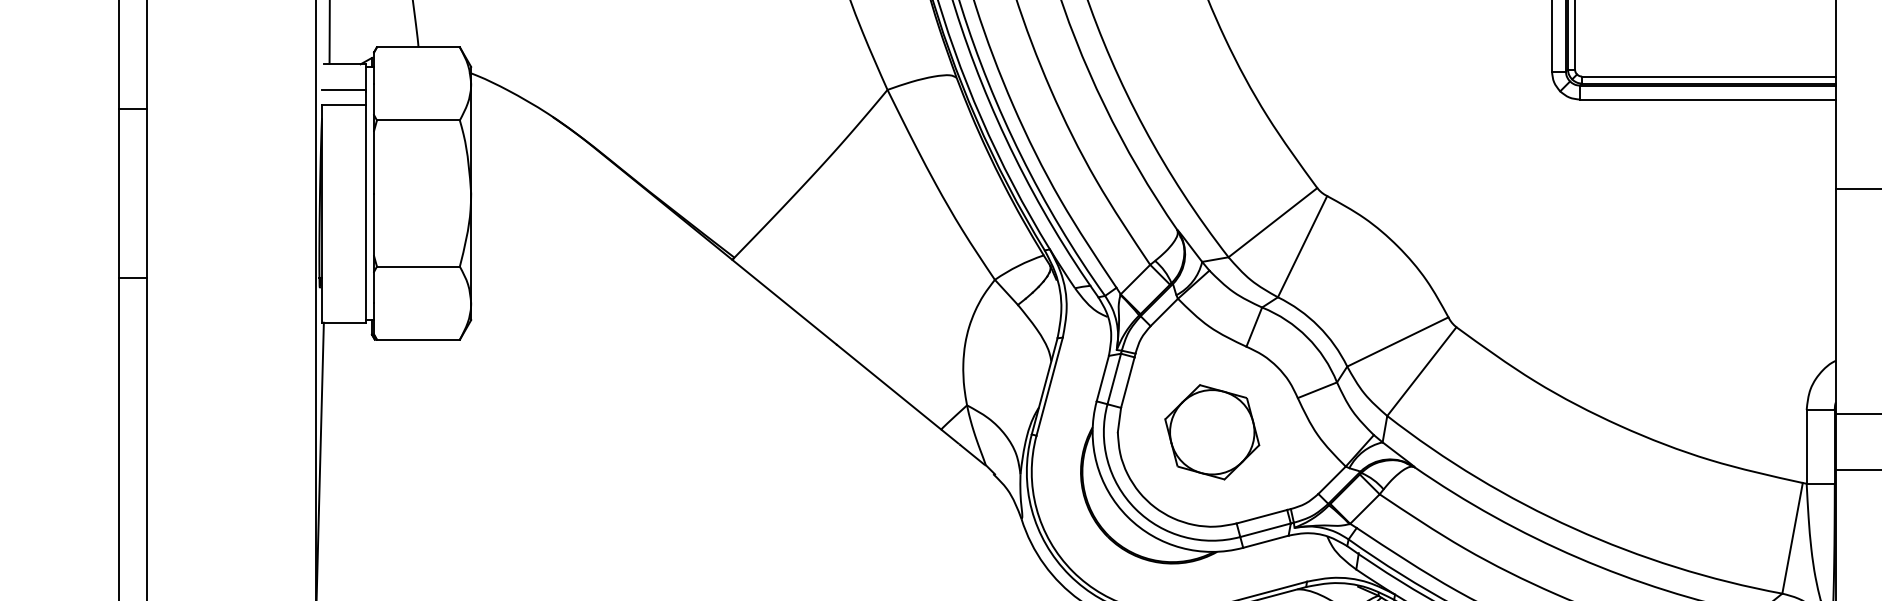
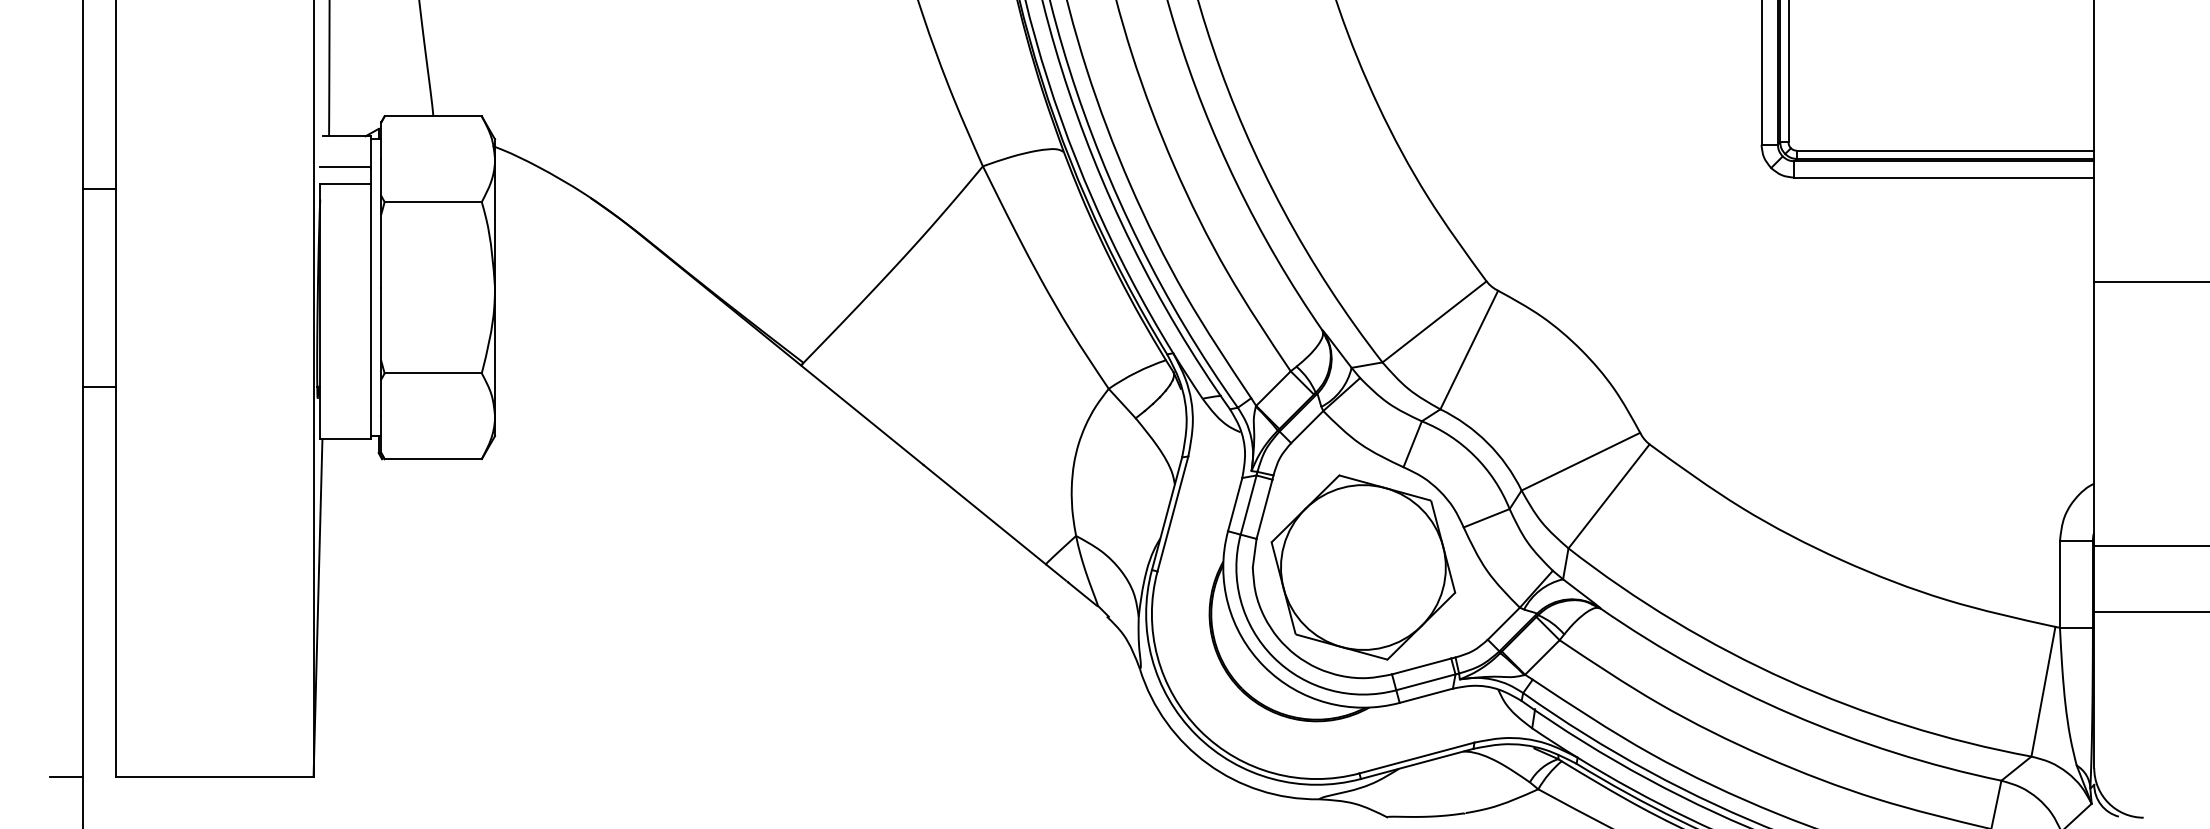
part: (1212, 432) -> (1363, 567), size x1.67

